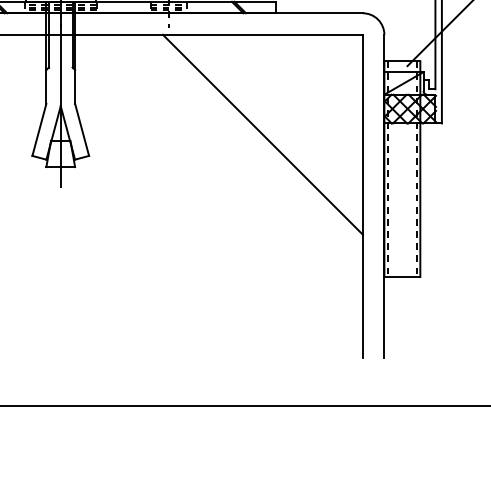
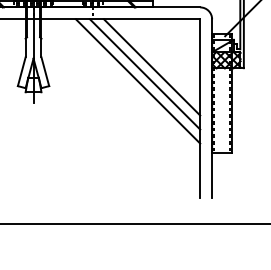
line: (274, 122) -> (151, 67), added
line: (249, 147) -> (137, 81), added

